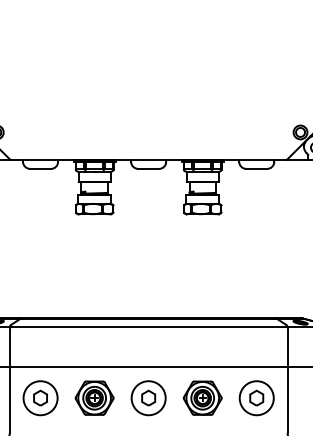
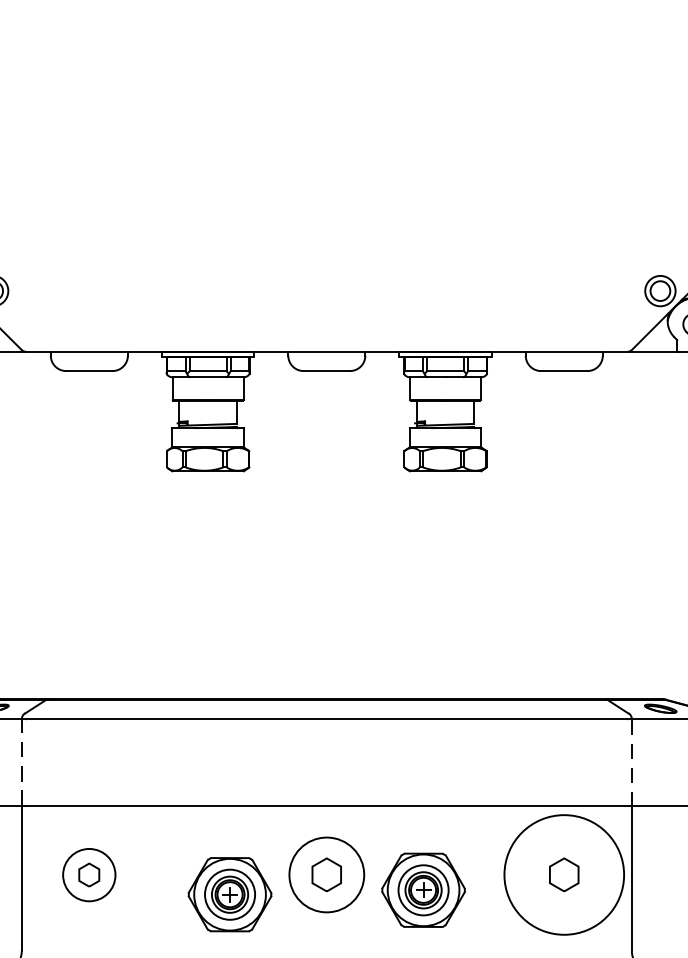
line: (9, 347) -> (21, 763), solid -> dashed
line: (287, 347) -> (631, 763), solid -> dashed
part: (94, 397) -> (229, 893), moved
part: (202, 397) -> (423, 888), moved
part: (40, 398) -> (89, 875), size x0.7
circle: (256, 398) -> (563, 875), size x1.6

